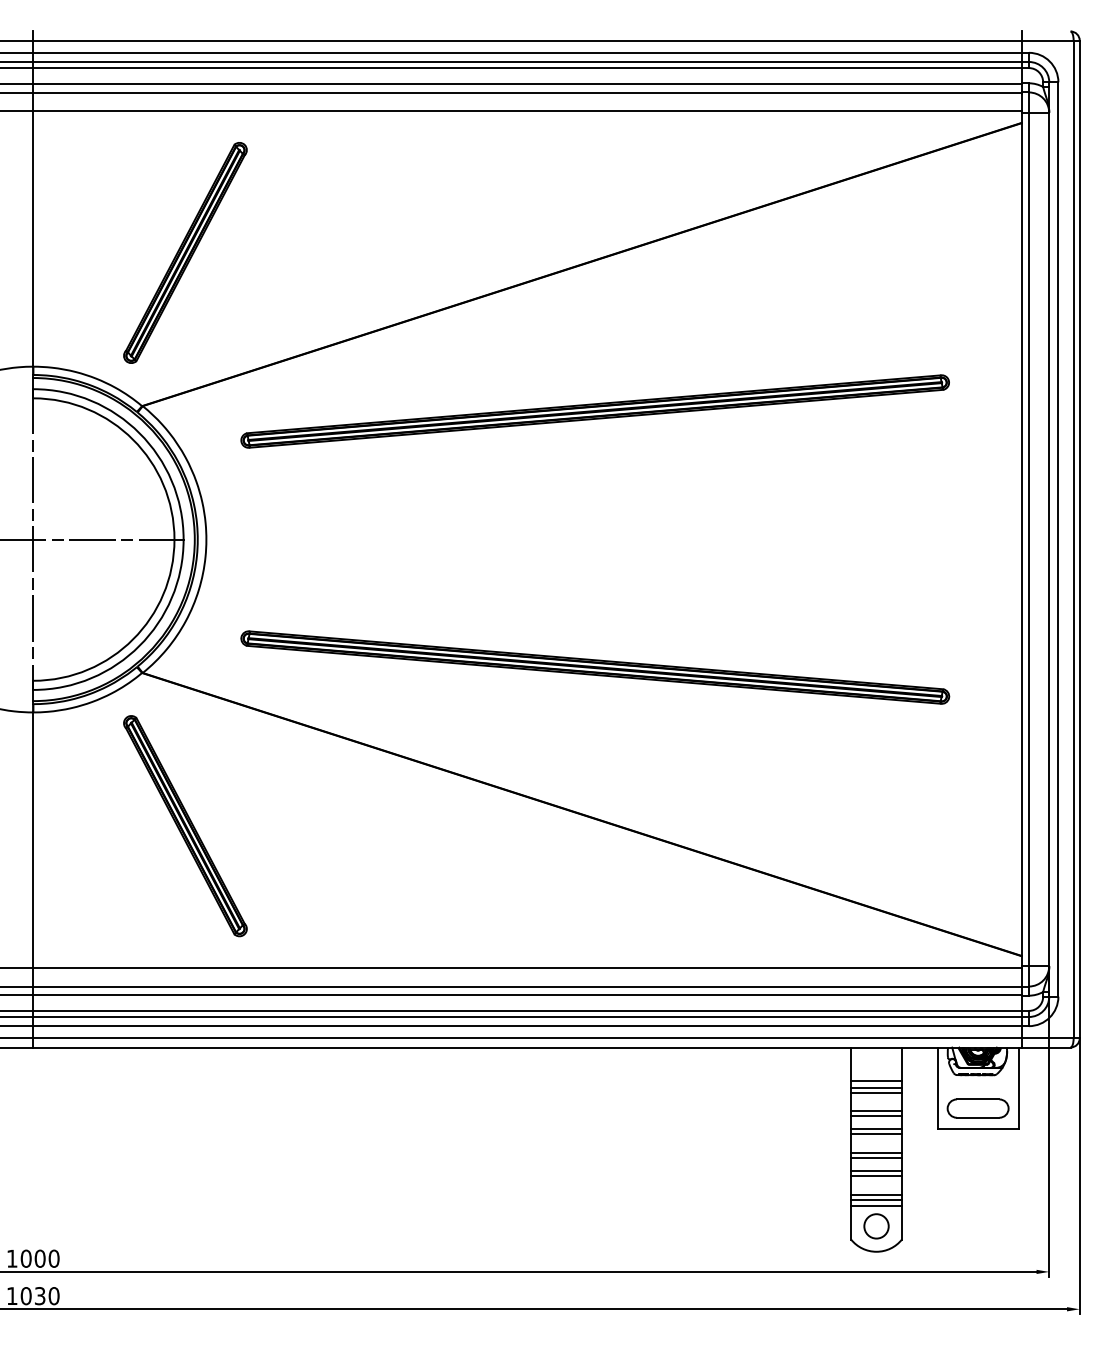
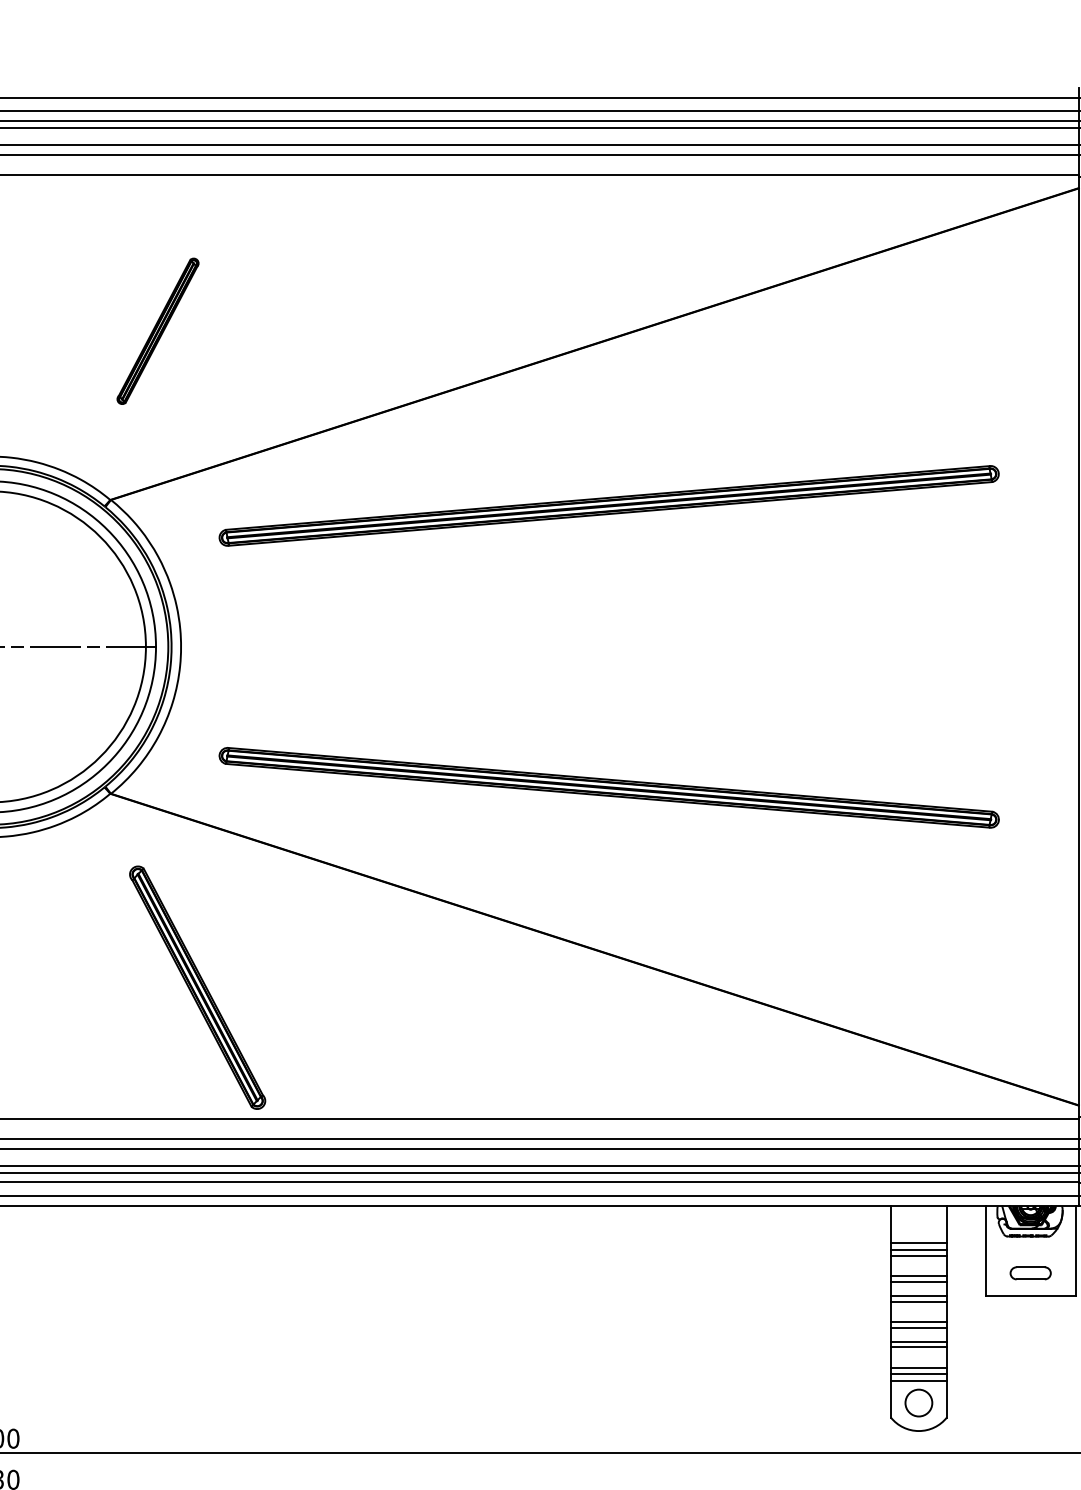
part: (185, 252) -> (158, 330), size x0.6
part: (185, 826) -> (197, 988), moved
part: (977, 1108) -> (1030, 1273), size x0.6

